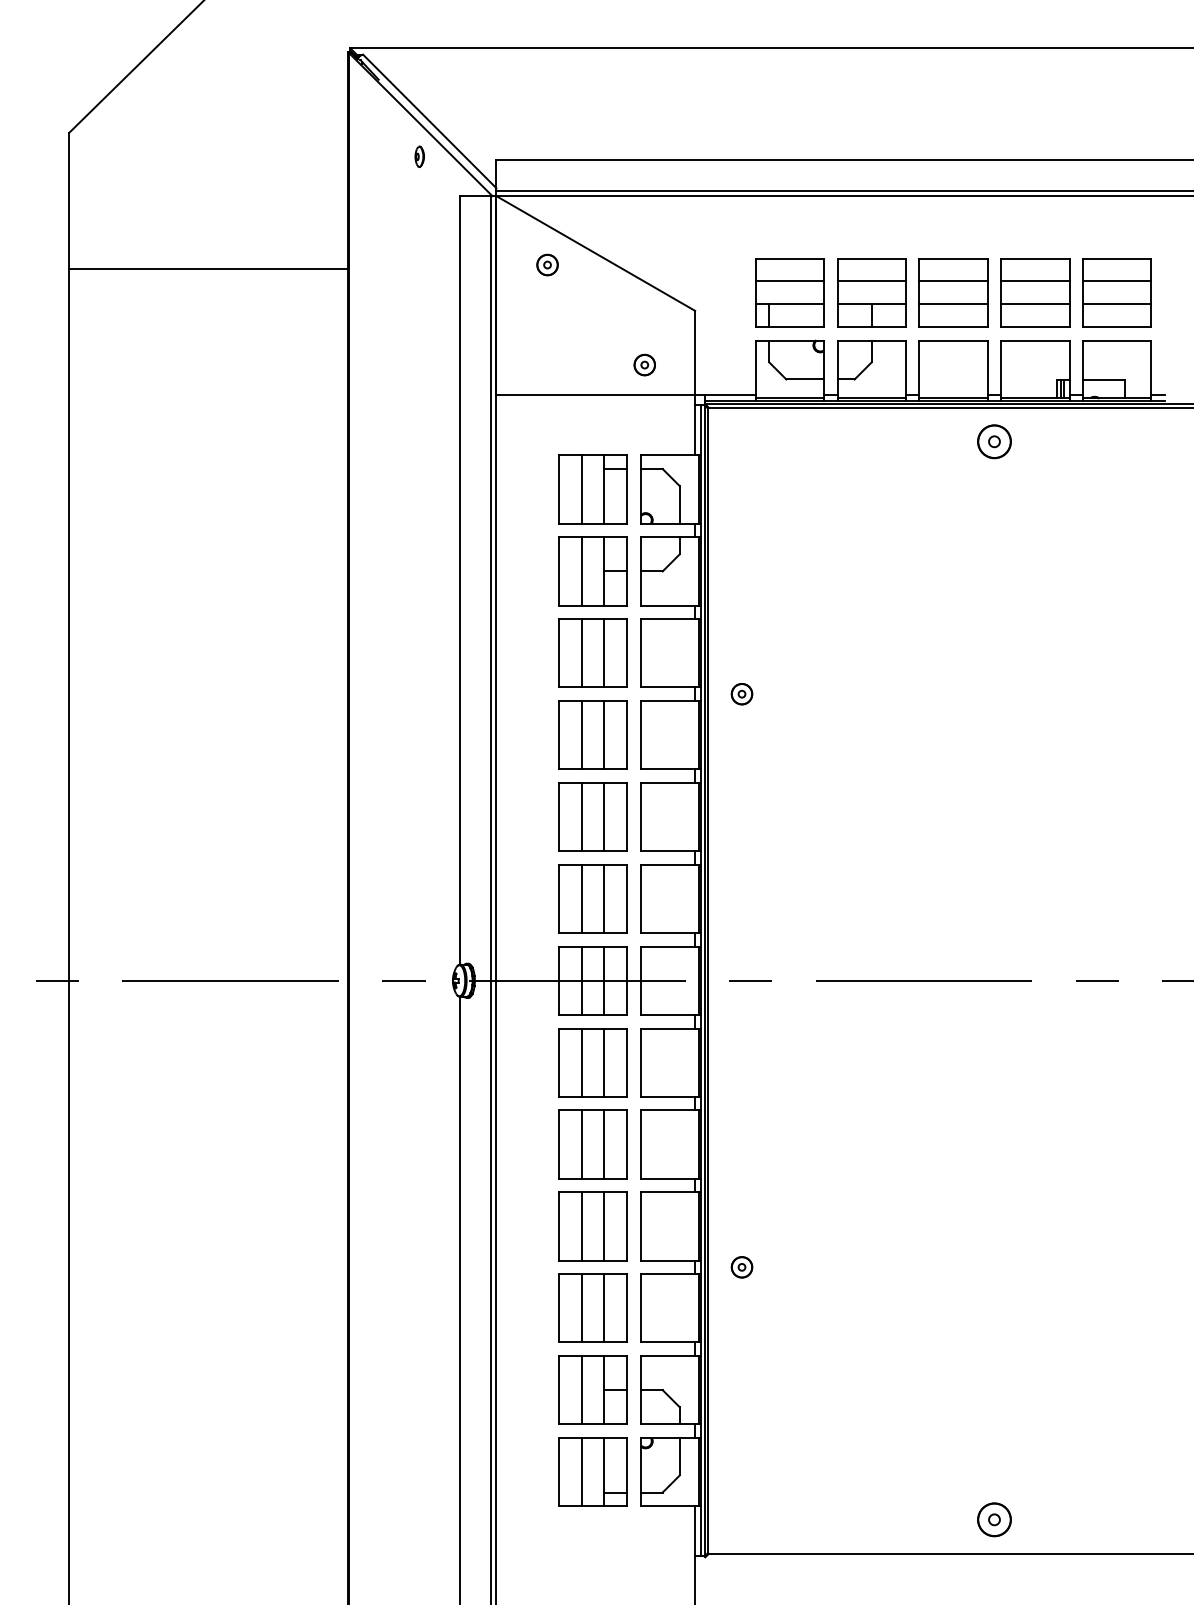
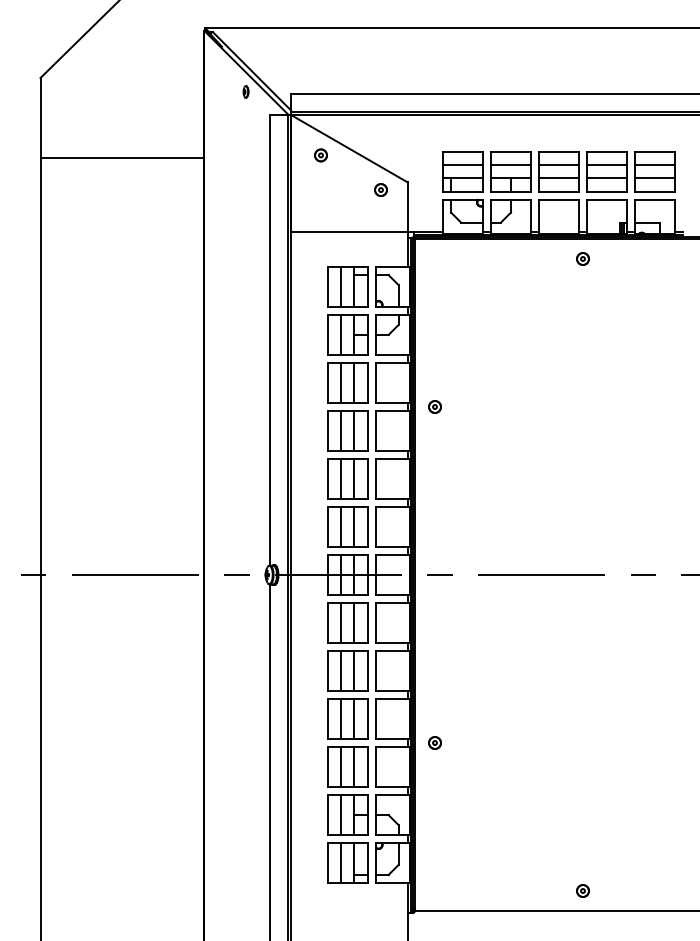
part: (643, 364) -> (380, 189), moved
part: (993, 440) -> (582, 258), size x0.62
part: (993, 1518) -> (582, 890), size x0.62

